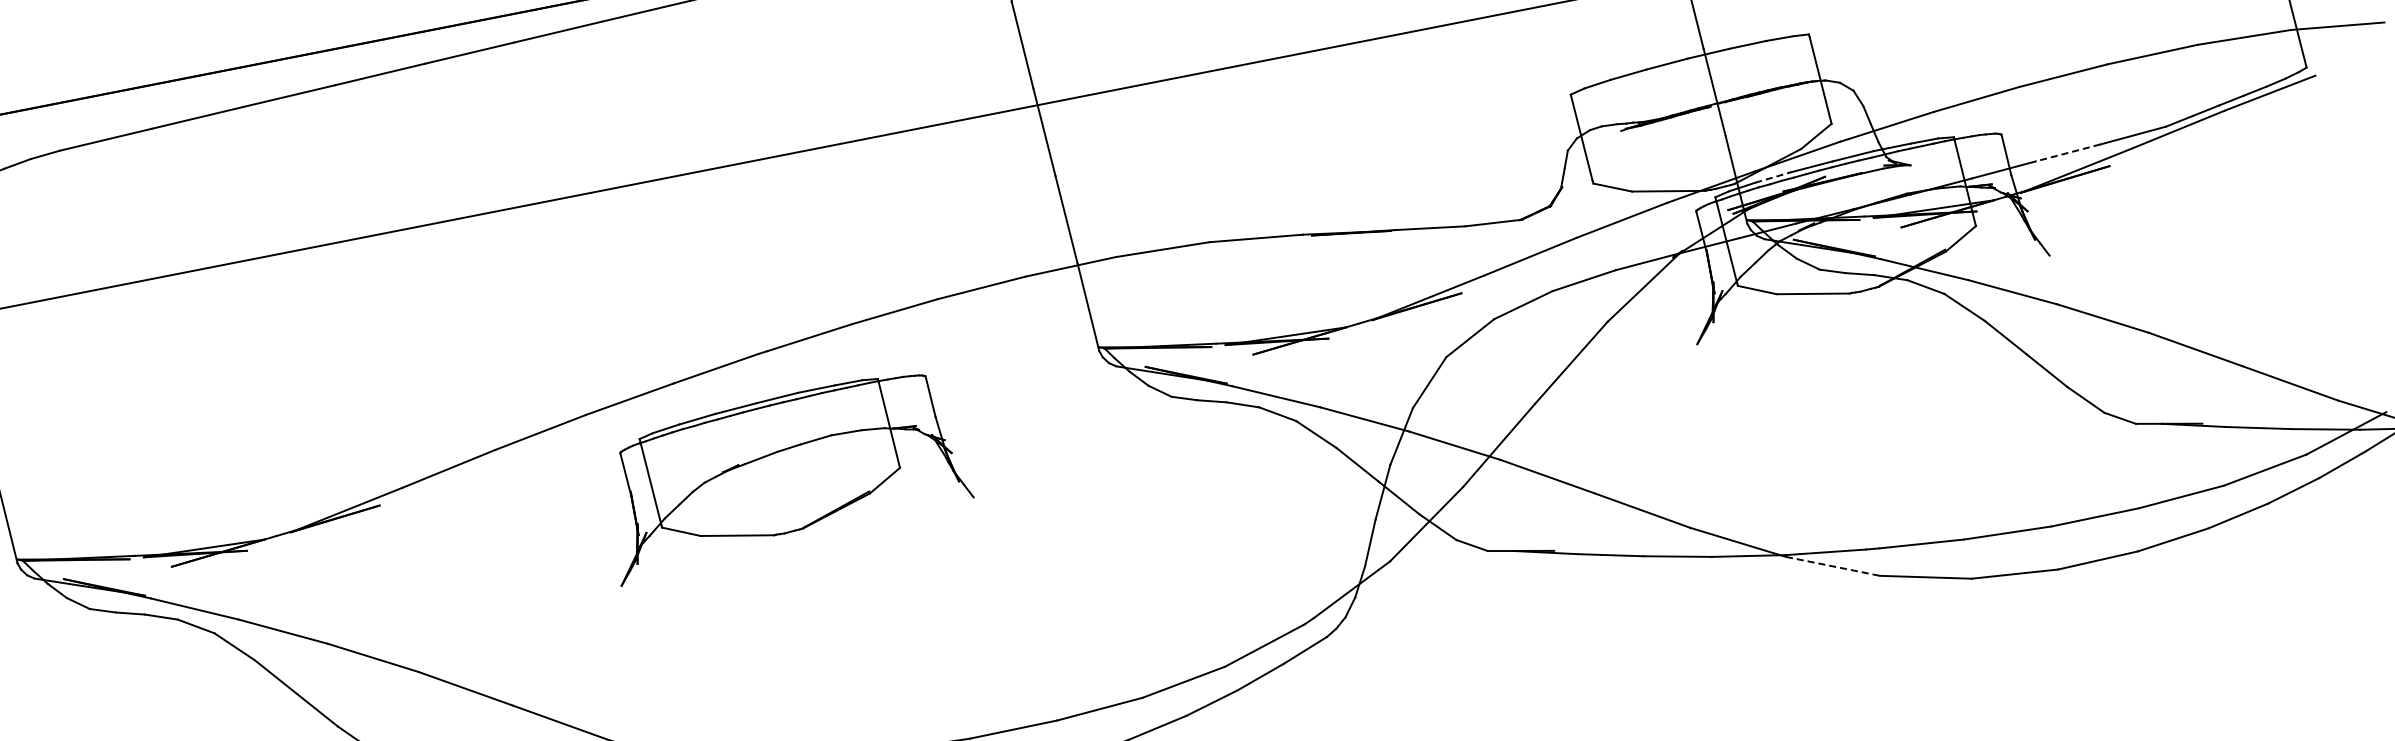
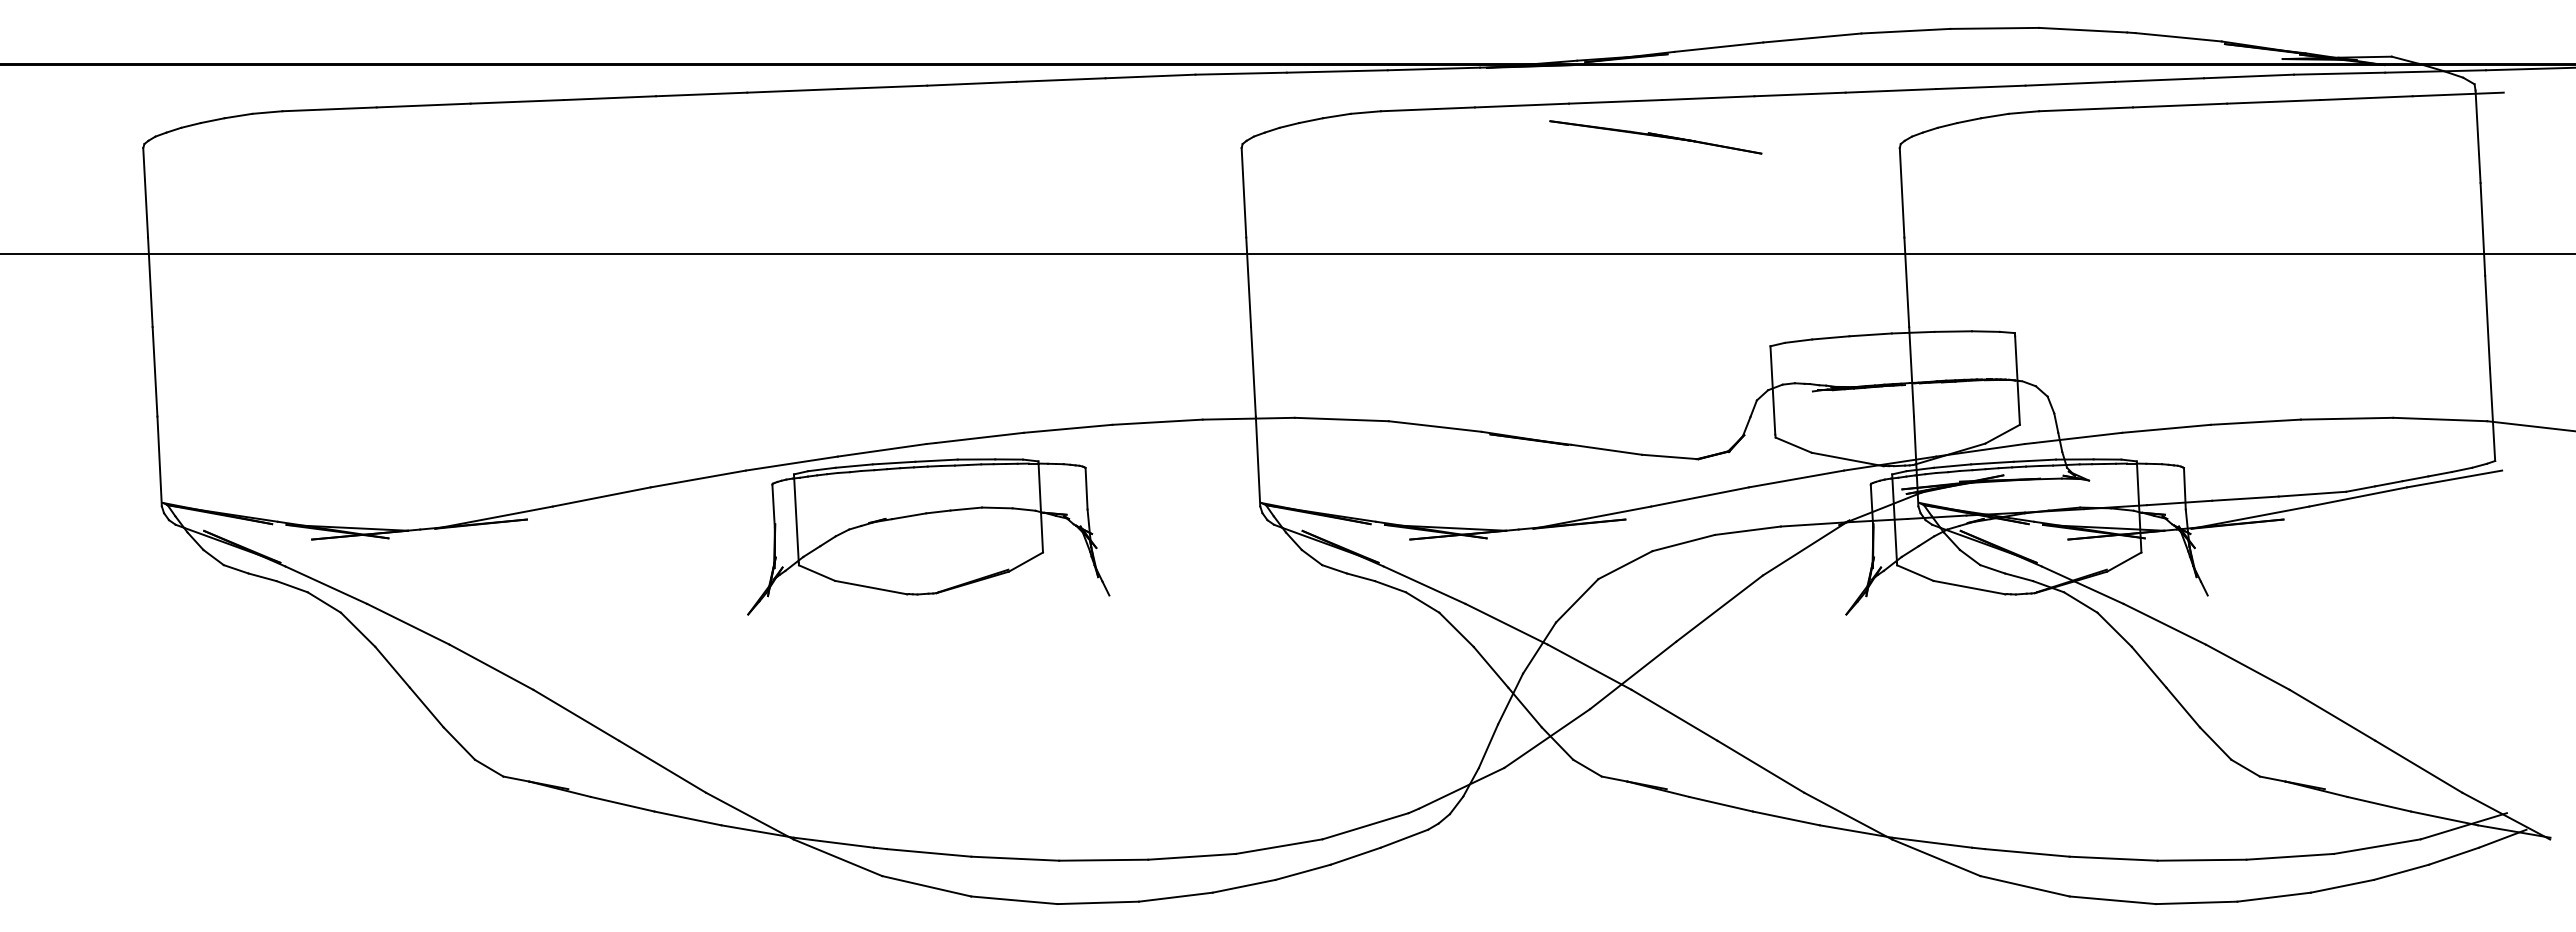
line: (2067, 152) -> (2244, 498), dashed -> solid
line: (1773, 177) -> (1952, 466), dashed -> solid
part: (784, 474) -> (928, 536), moved
line: (1833, 566) -> (1936, 857), dashed -> solid

